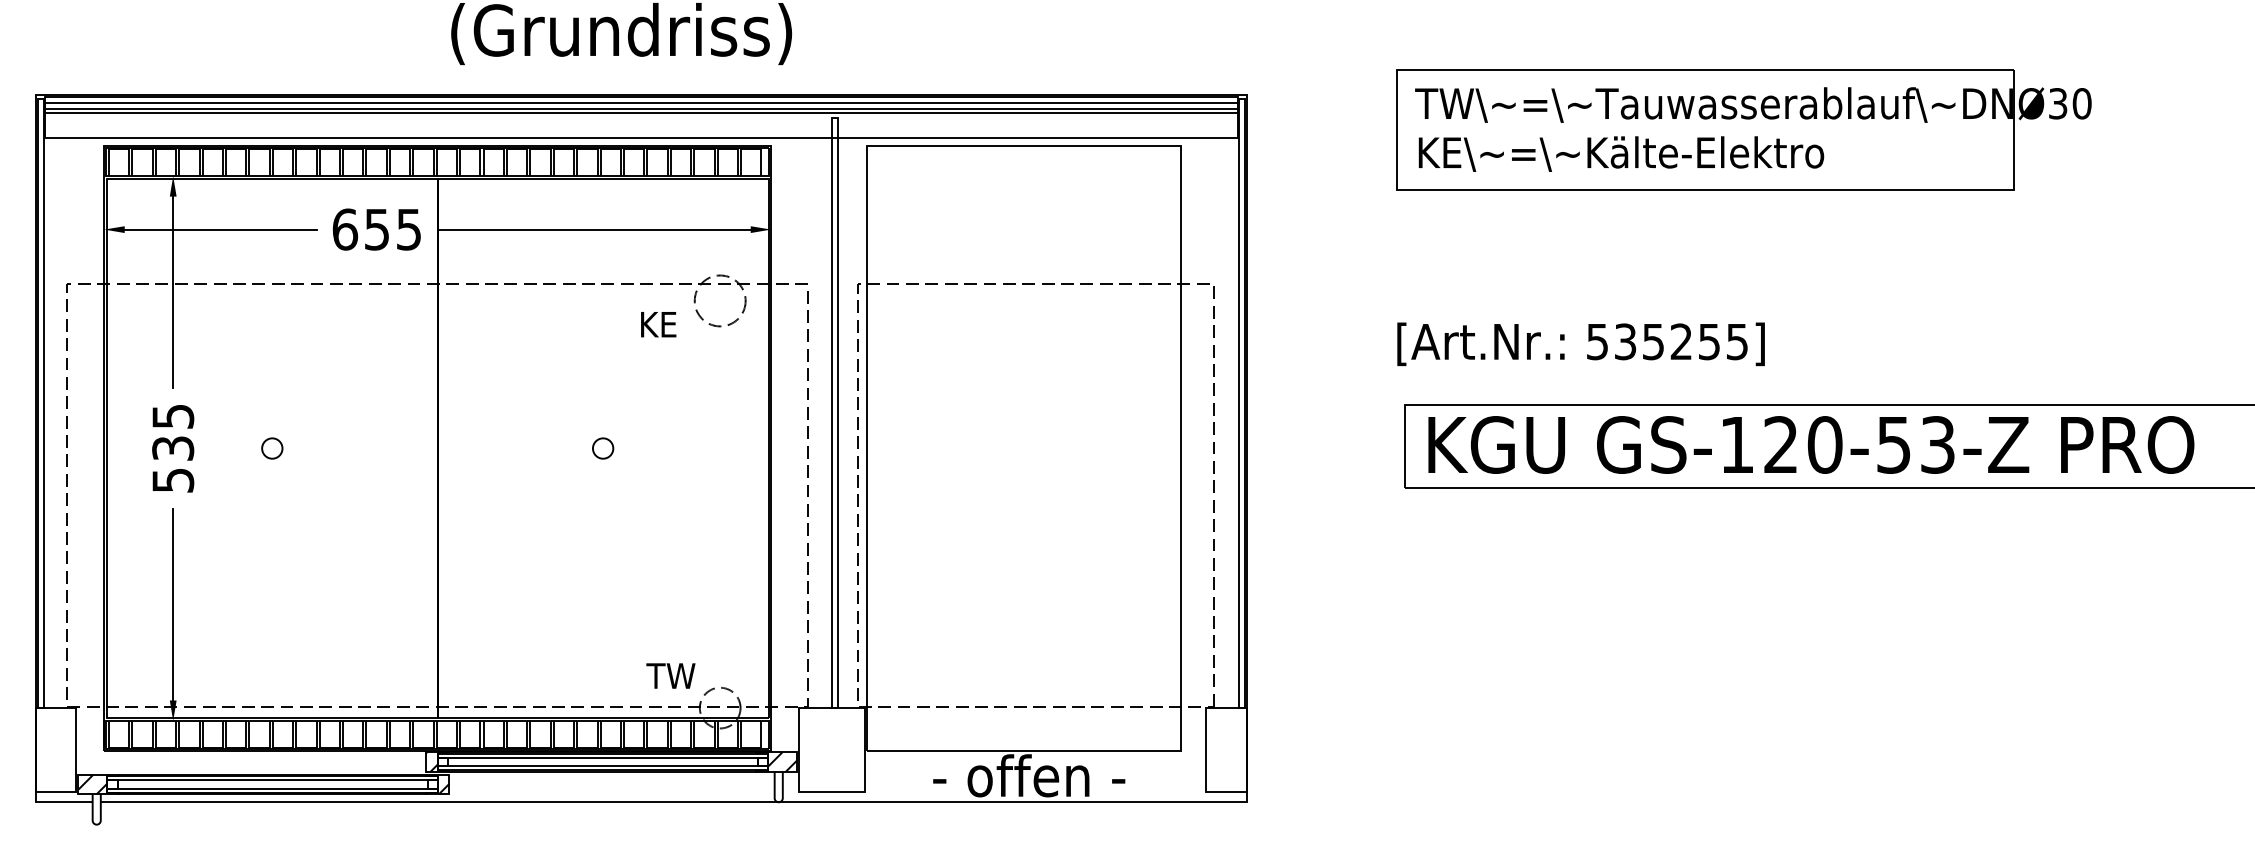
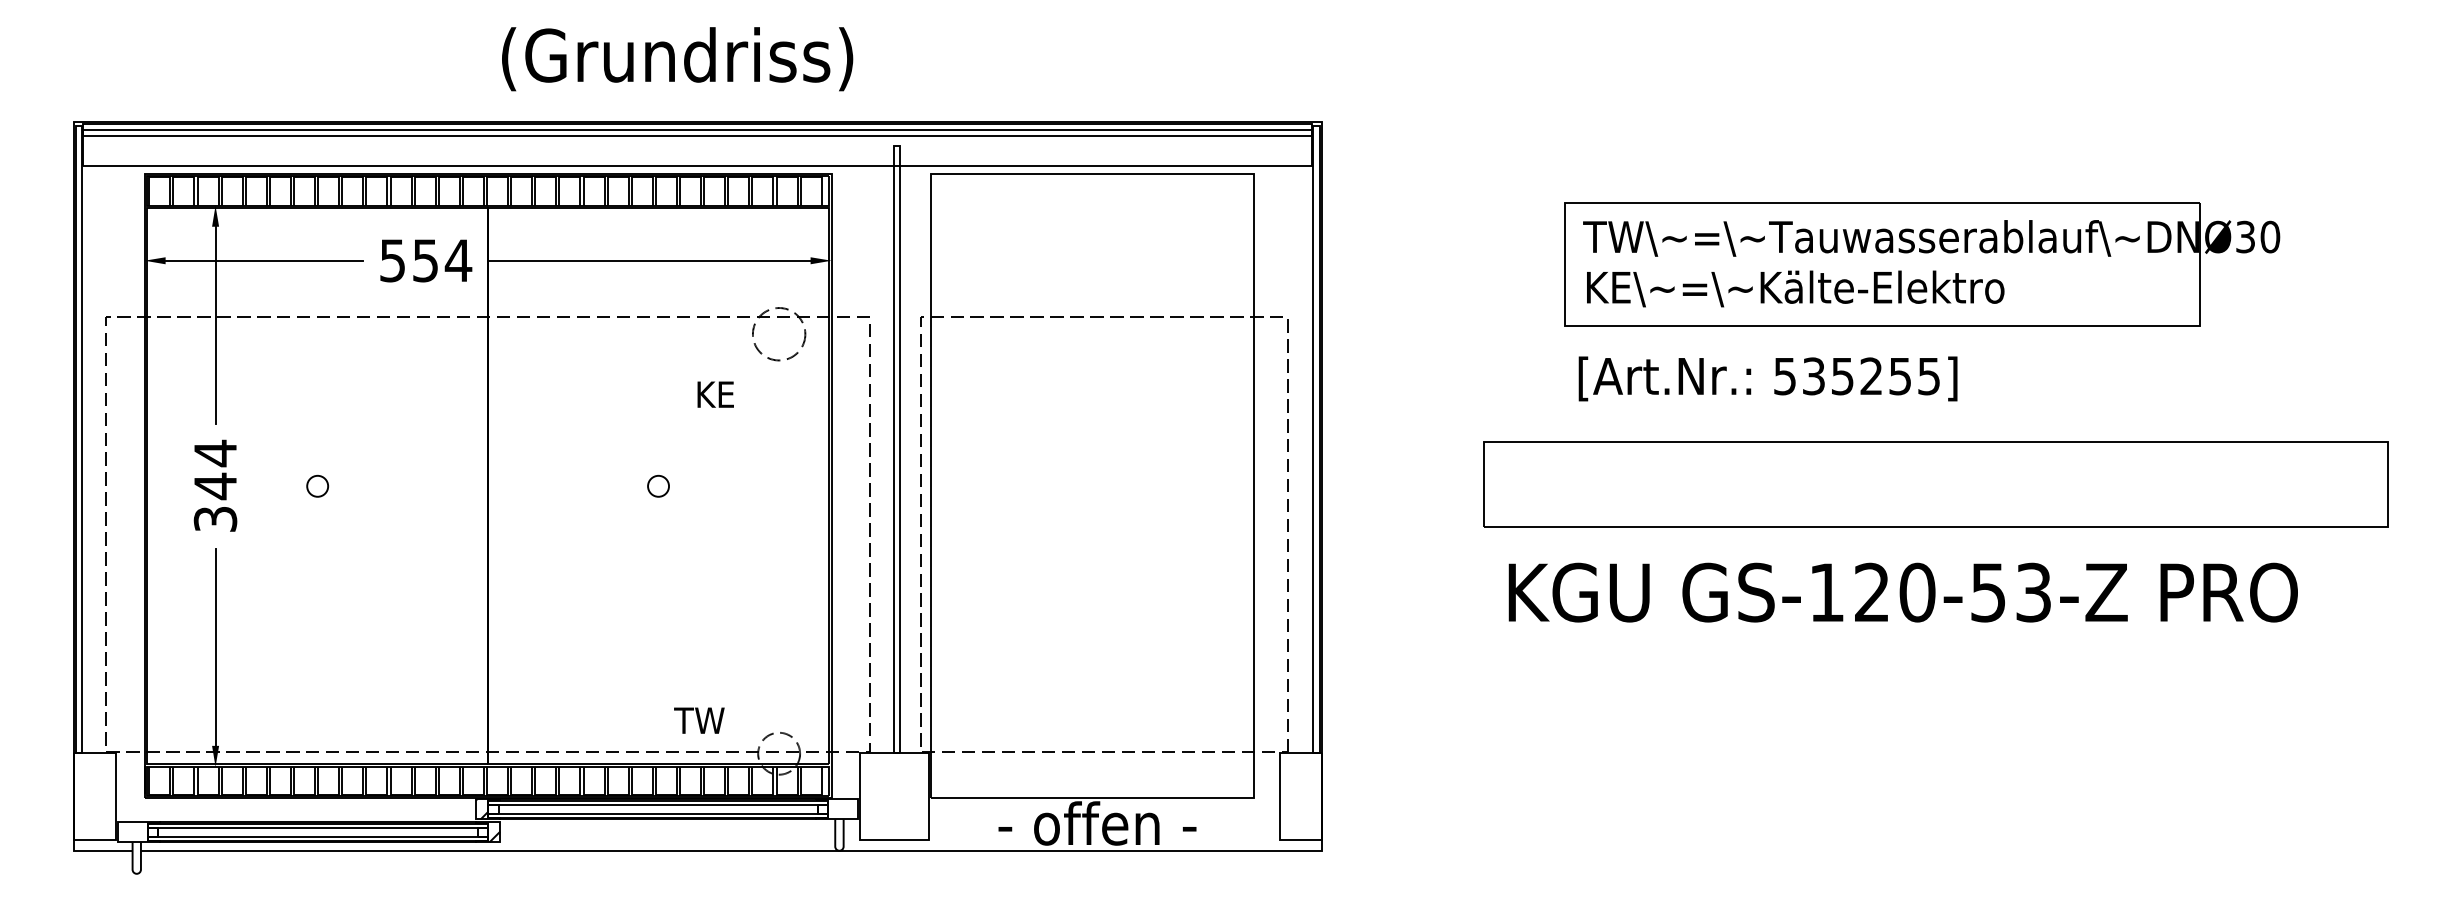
line: (640, 112) -> (697, 140), removed
part: (1744, 130) -> (1922, 264), moved
text: (377, 229) -> (426, 260), 655 -> 554
text: (658, 324) -> (715, 394), moved
text: (1580, 343) -> (1767, 378), moved
text: (1810, 444) -> (1902, 592), moved
text: (173, 447) -> (215, 485), 535 -> 344
text: (671, 675) -> (699, 720), moved
hatch: (782, 762) -> (843, 809), removed
hatch: (92, 784) -> (132, 832), removed

